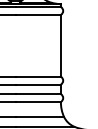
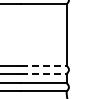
line: (38, 76) -> (44, 65), solid -> dashed
line: (38, 84) -> (44, 73), solid -> dashed

